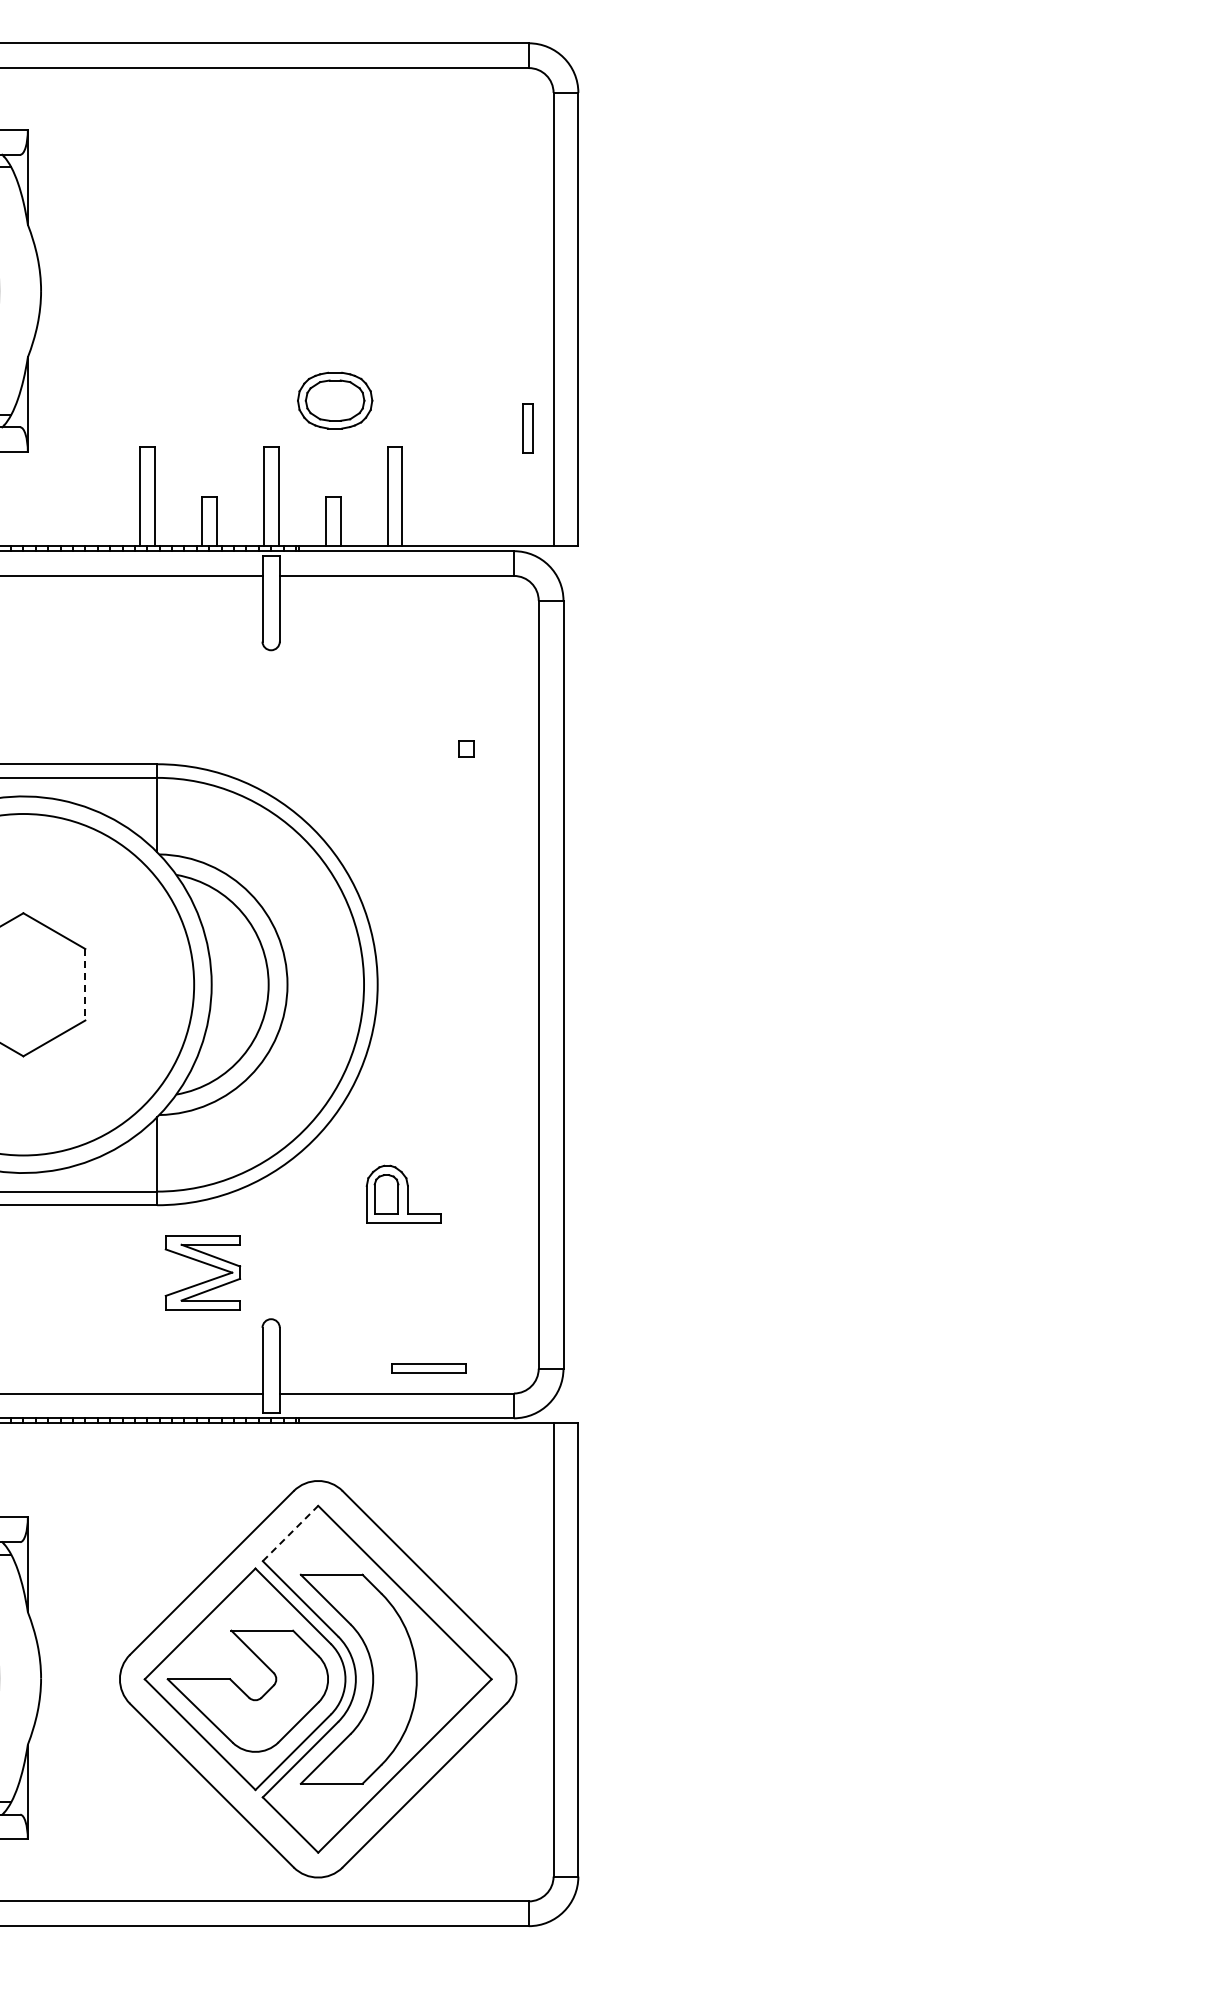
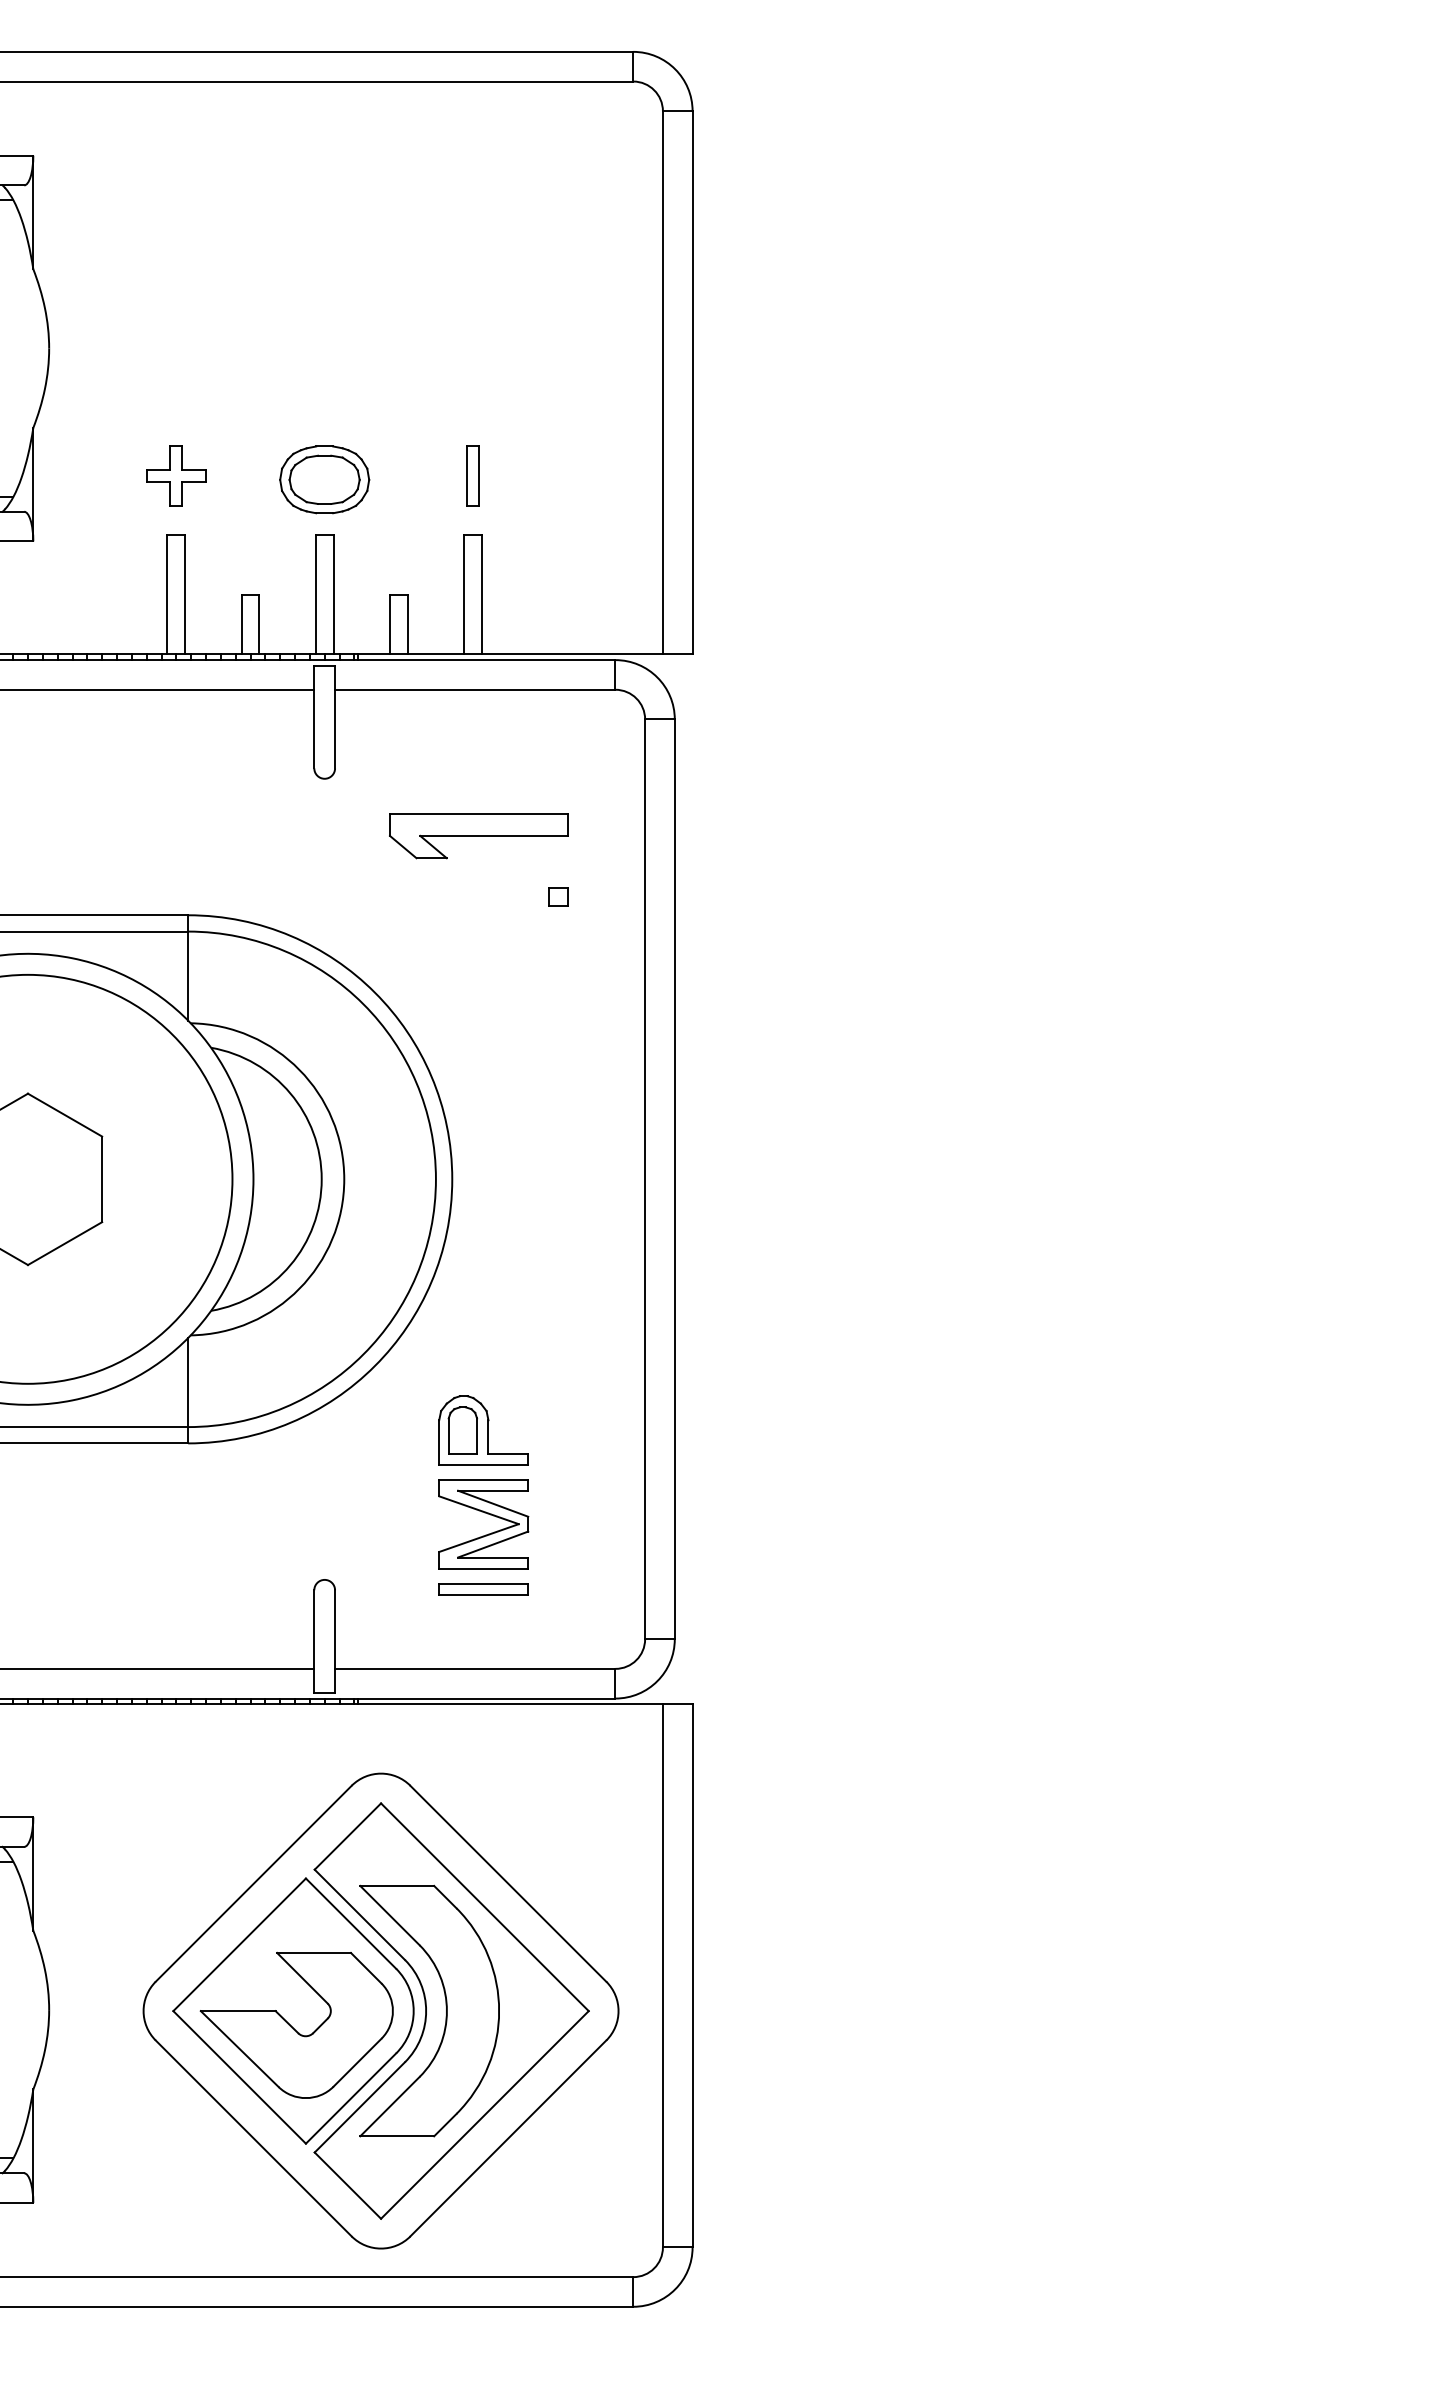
part: (147, 397) -> (176, 476), added
part: (335, 400) -> (325, 479), moved
part: (527, 428) -> (472, 476), moved
part: (399, 697) -> (478, 835), added
line: (85, 984) -> (102, 1179), dashed -> solid
part: (205, 1264) -> (486, 1514), moved
part: (428, 1368) -> (483, 1588), moved
line: (290, 1533) -> (347, 1836), dashed -> solid

